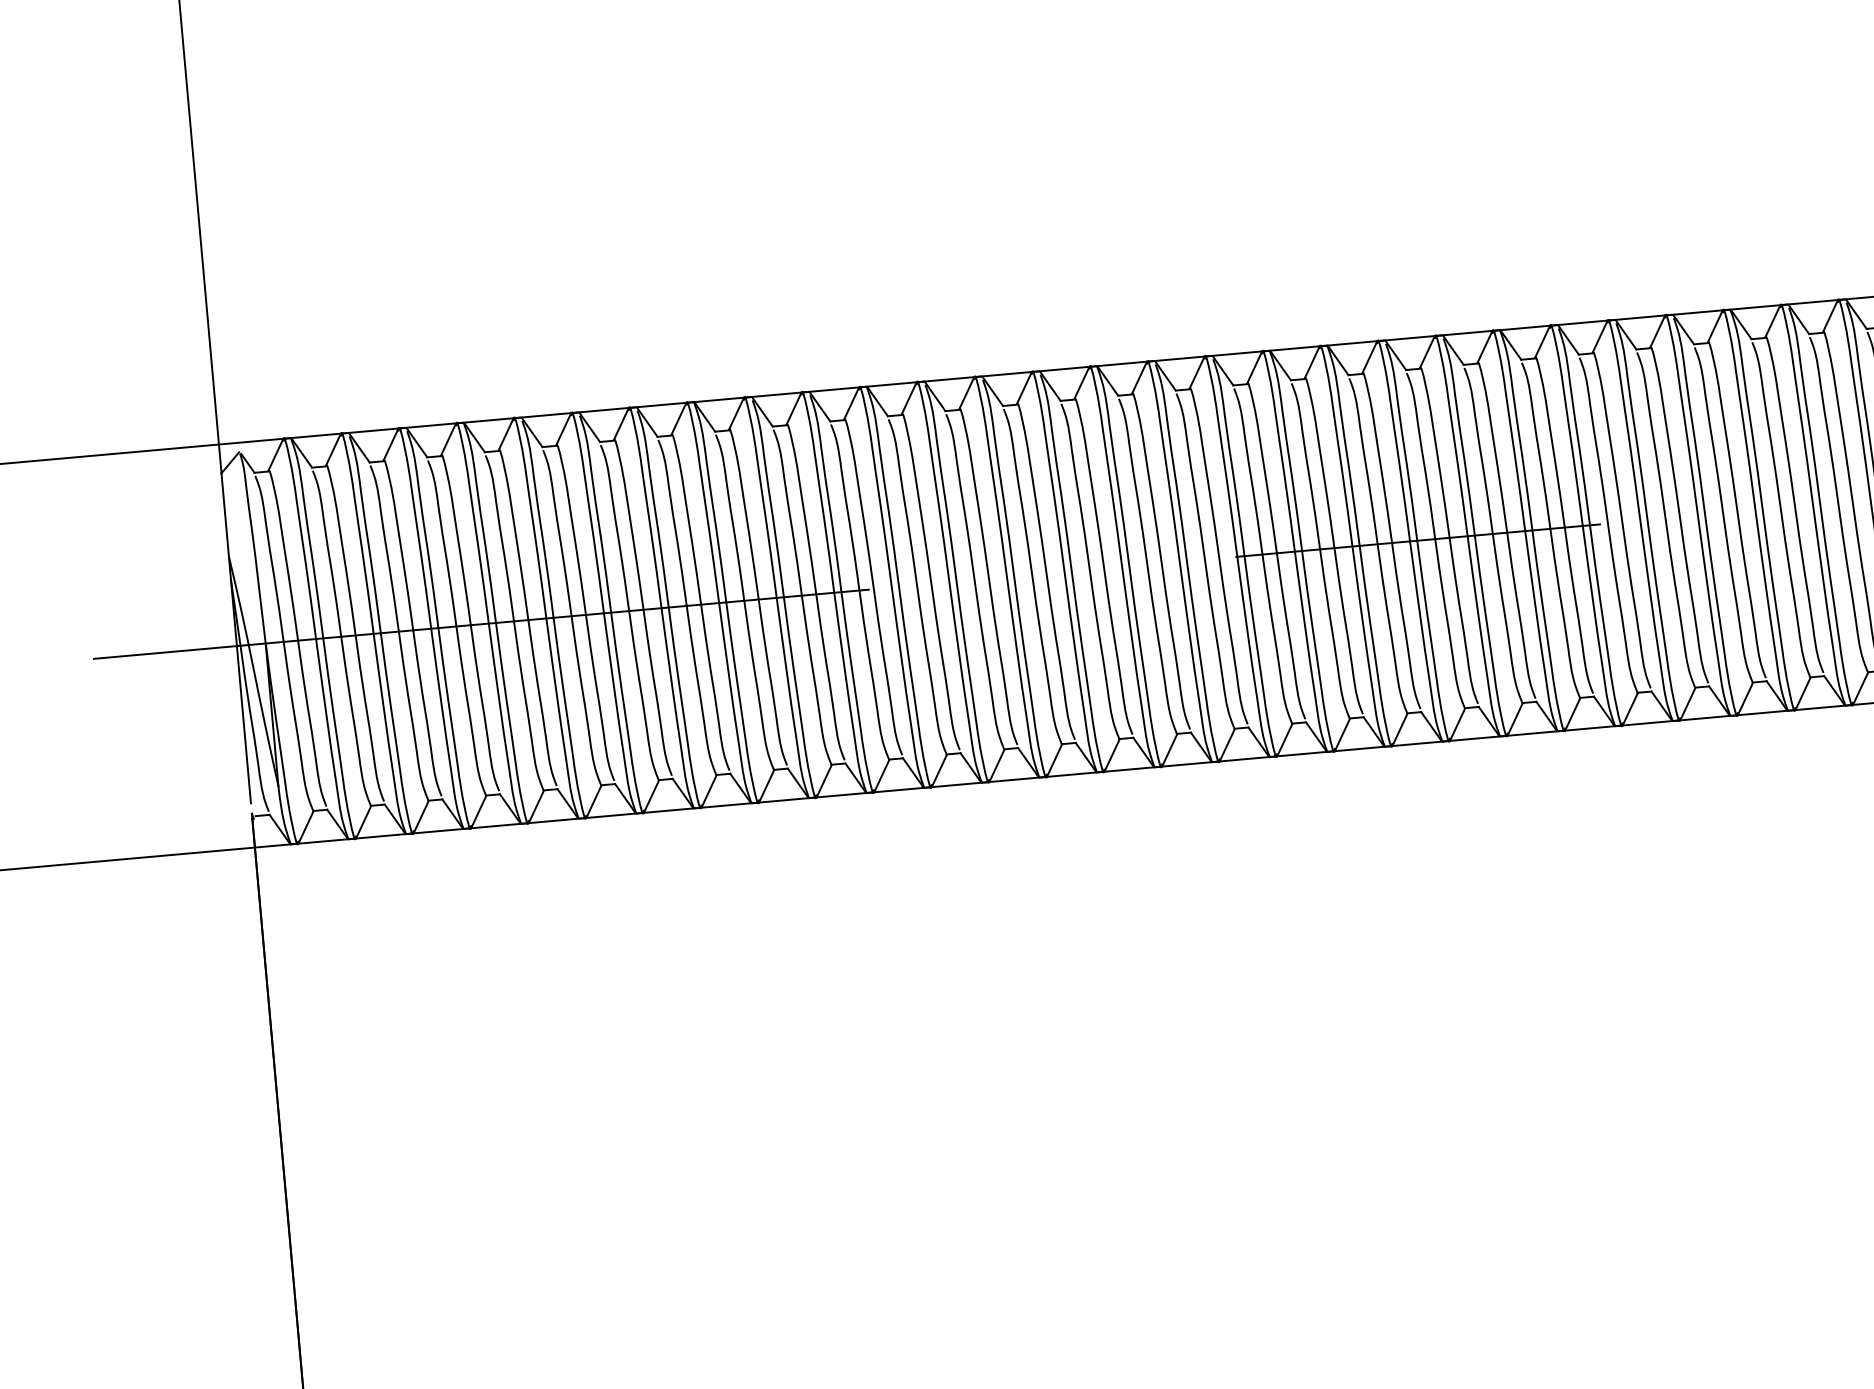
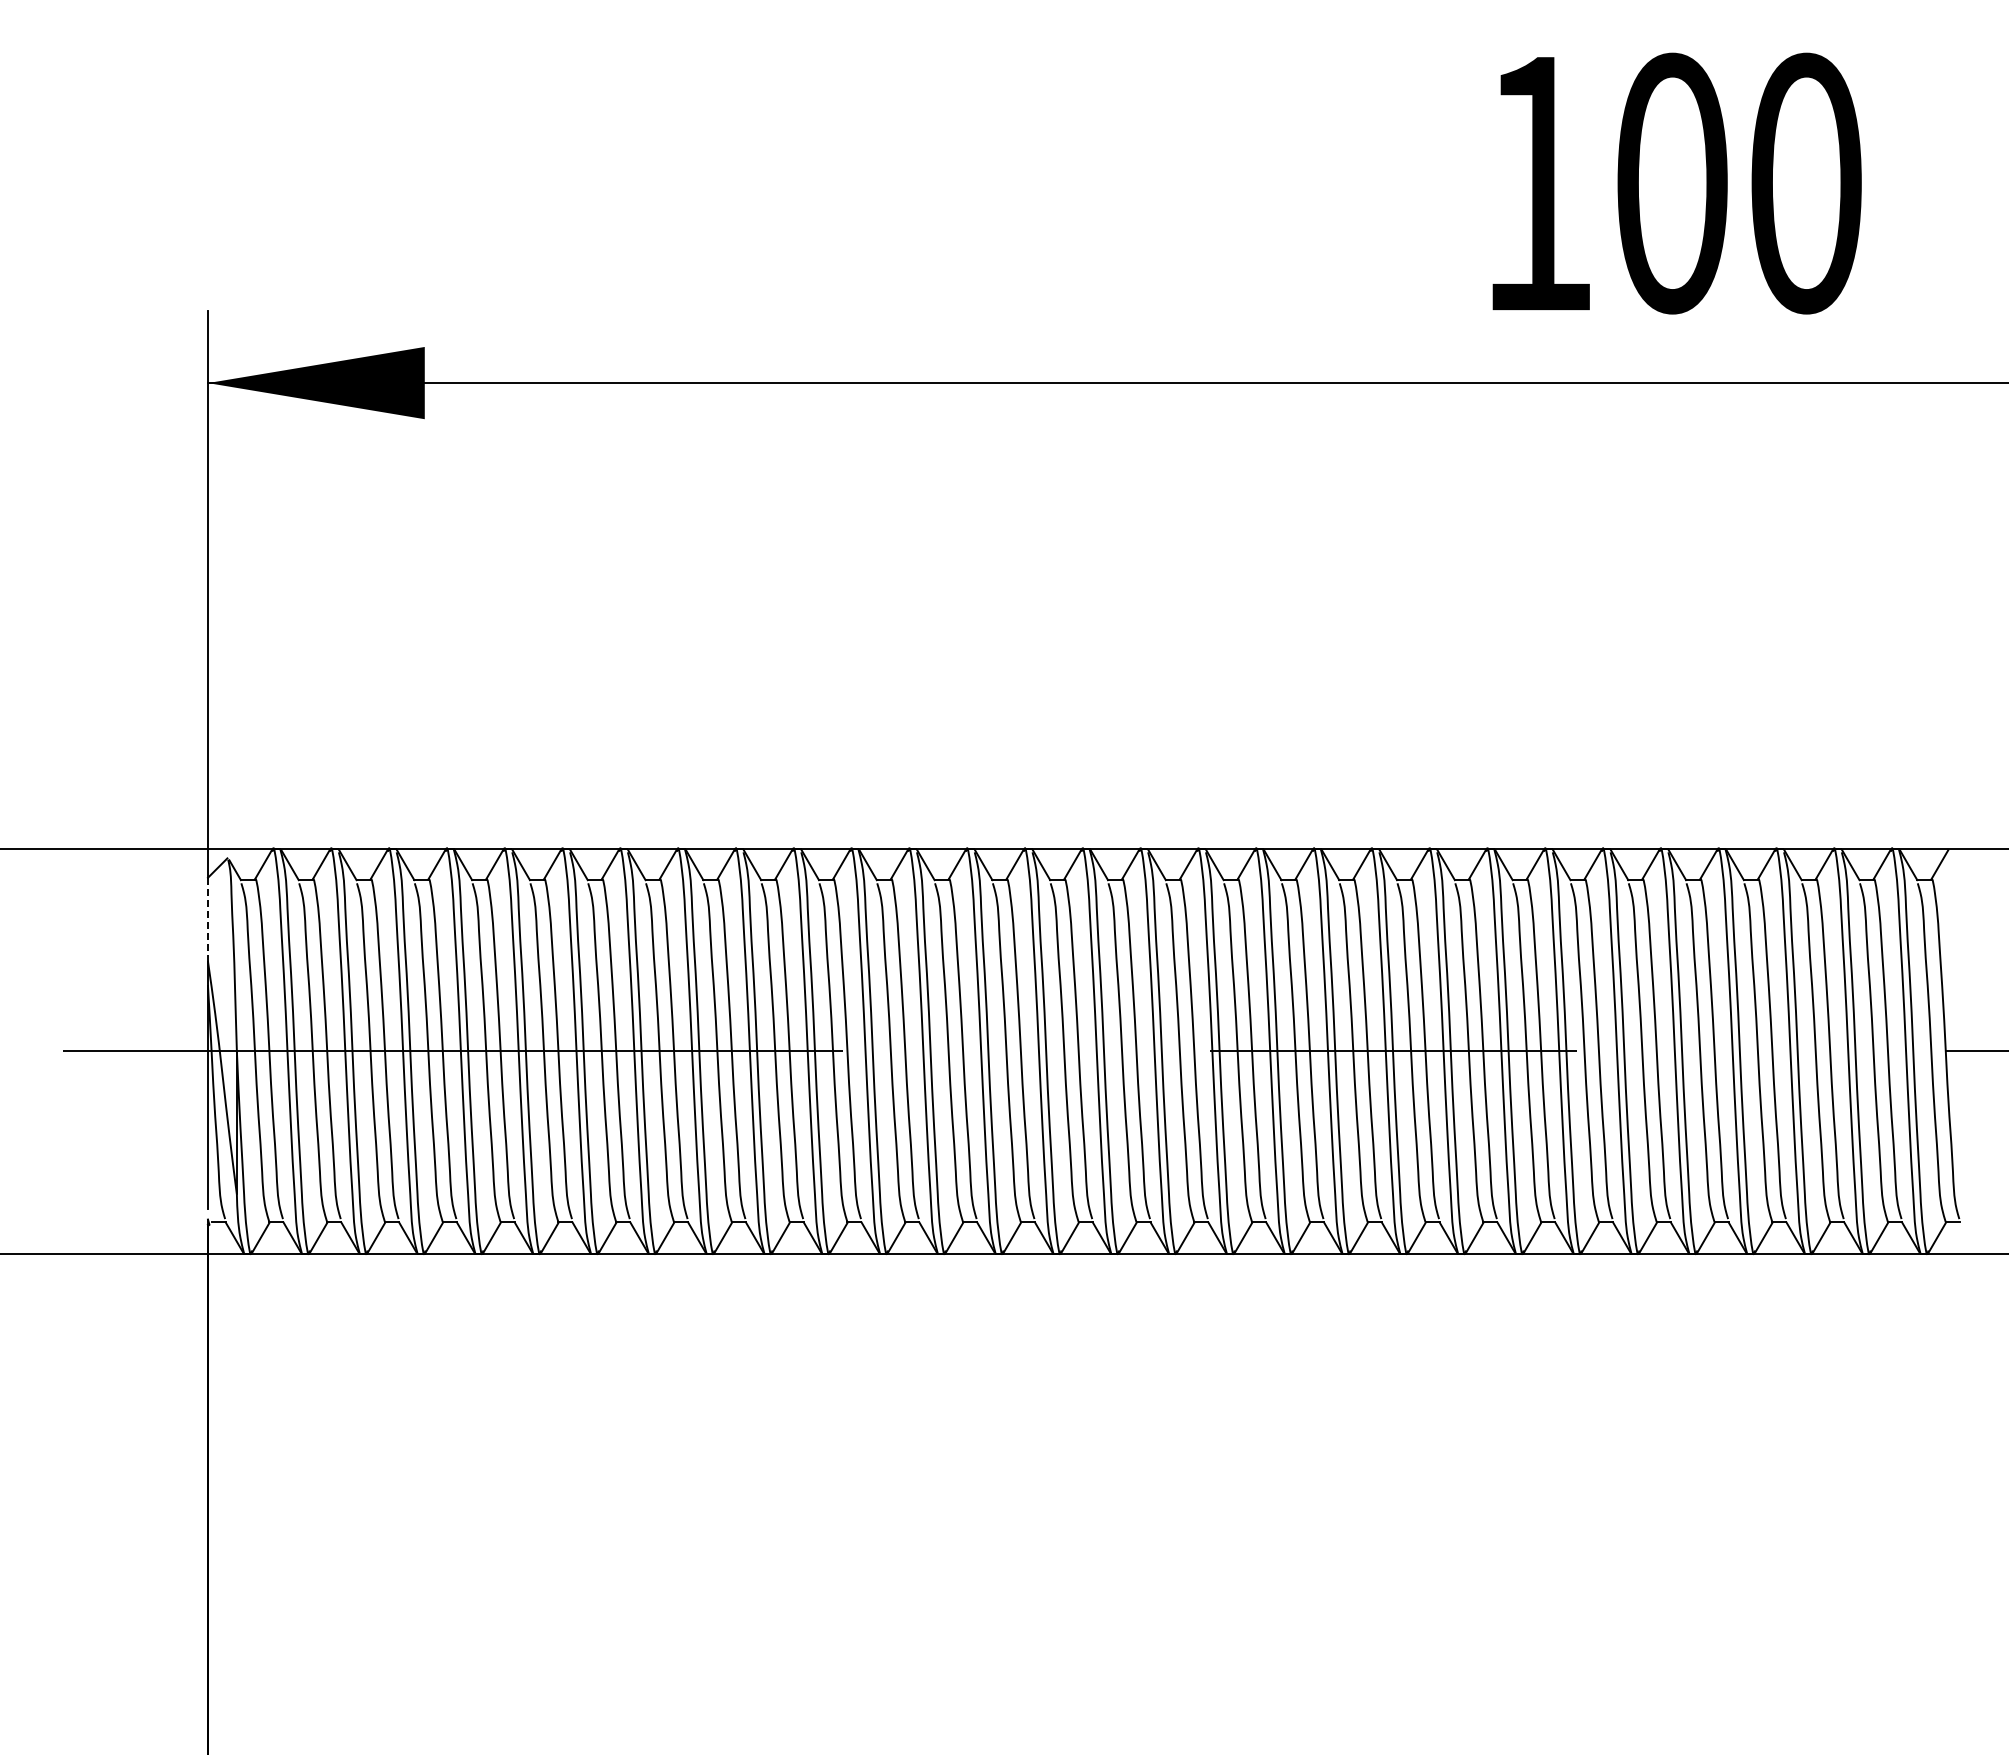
line: (224, 514) -> (207, 919), solid -> dashed

